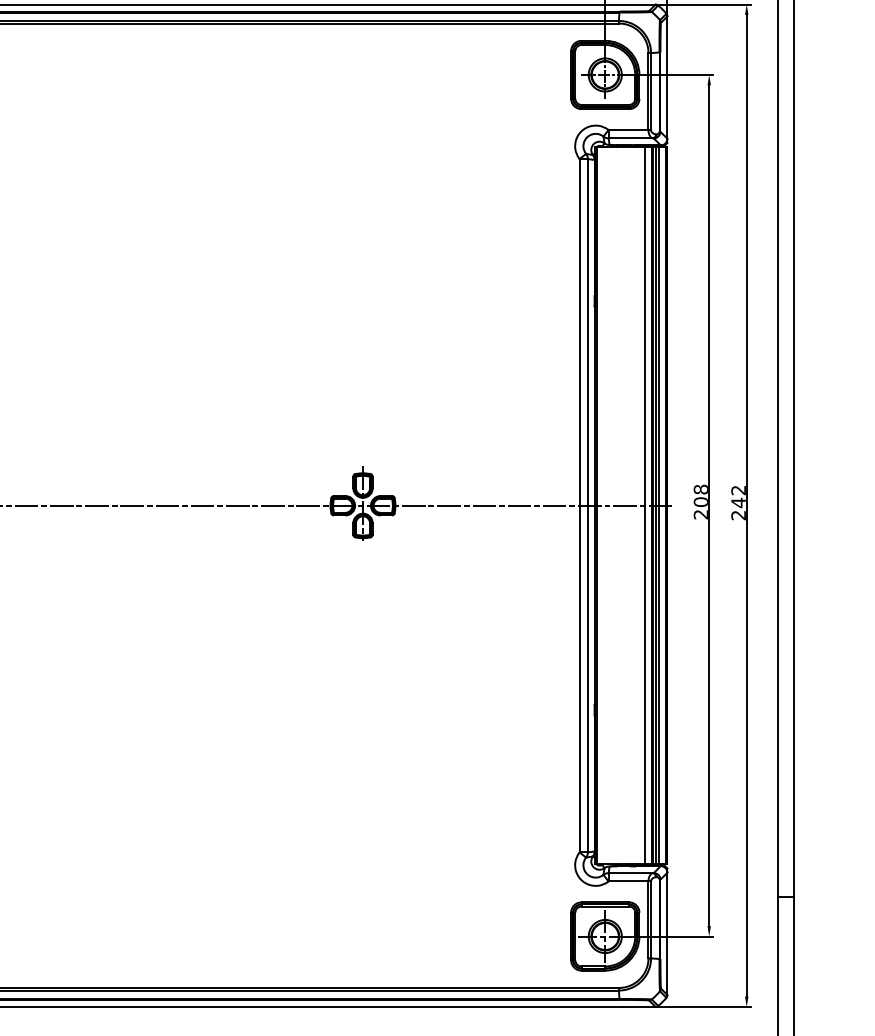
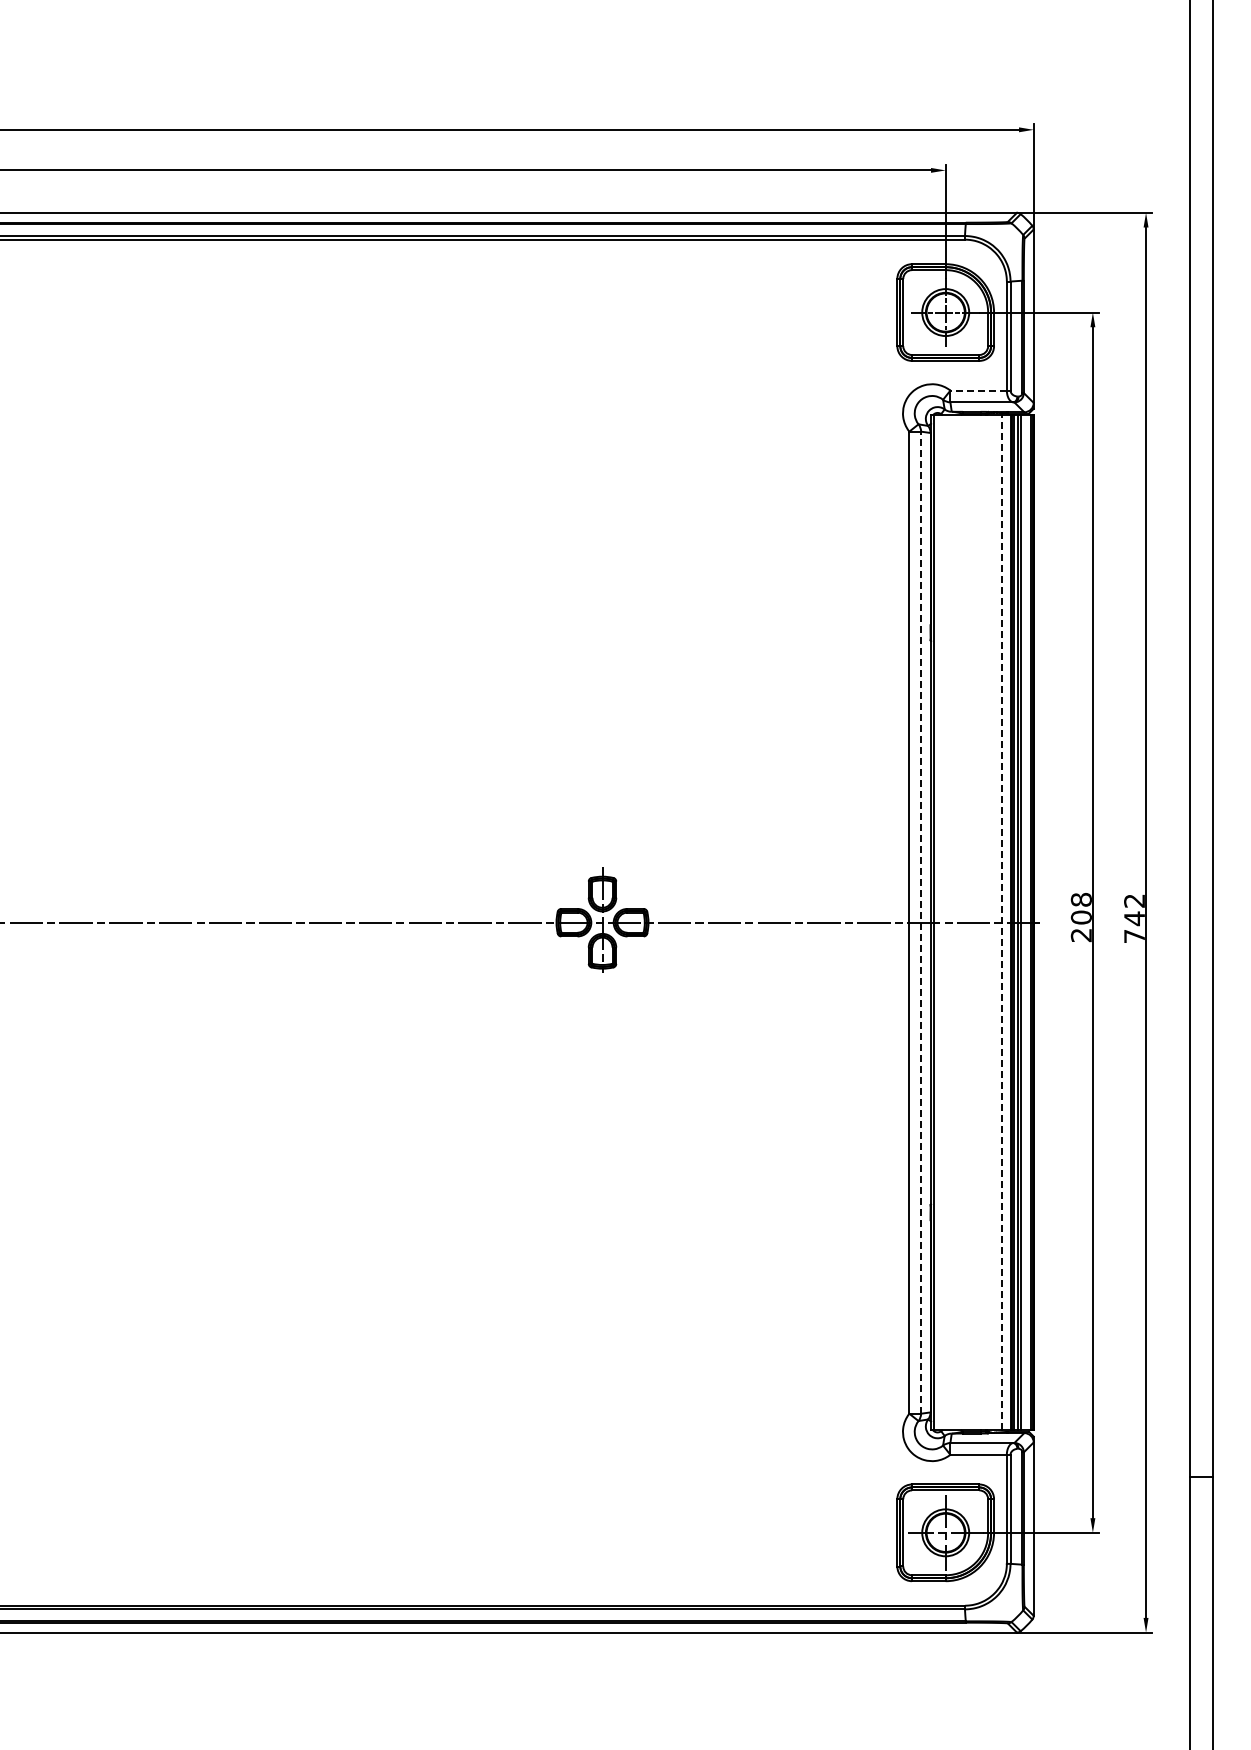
line: (628, 130) -> (978, 390), solid -> dashed
line: (588, 505) -> (921, 922), solid -> dashed
line: (644, 505) -> (1001, 922), solid -> dashed
text: (738, 515) -> (1134, 936), 242 -> 742

